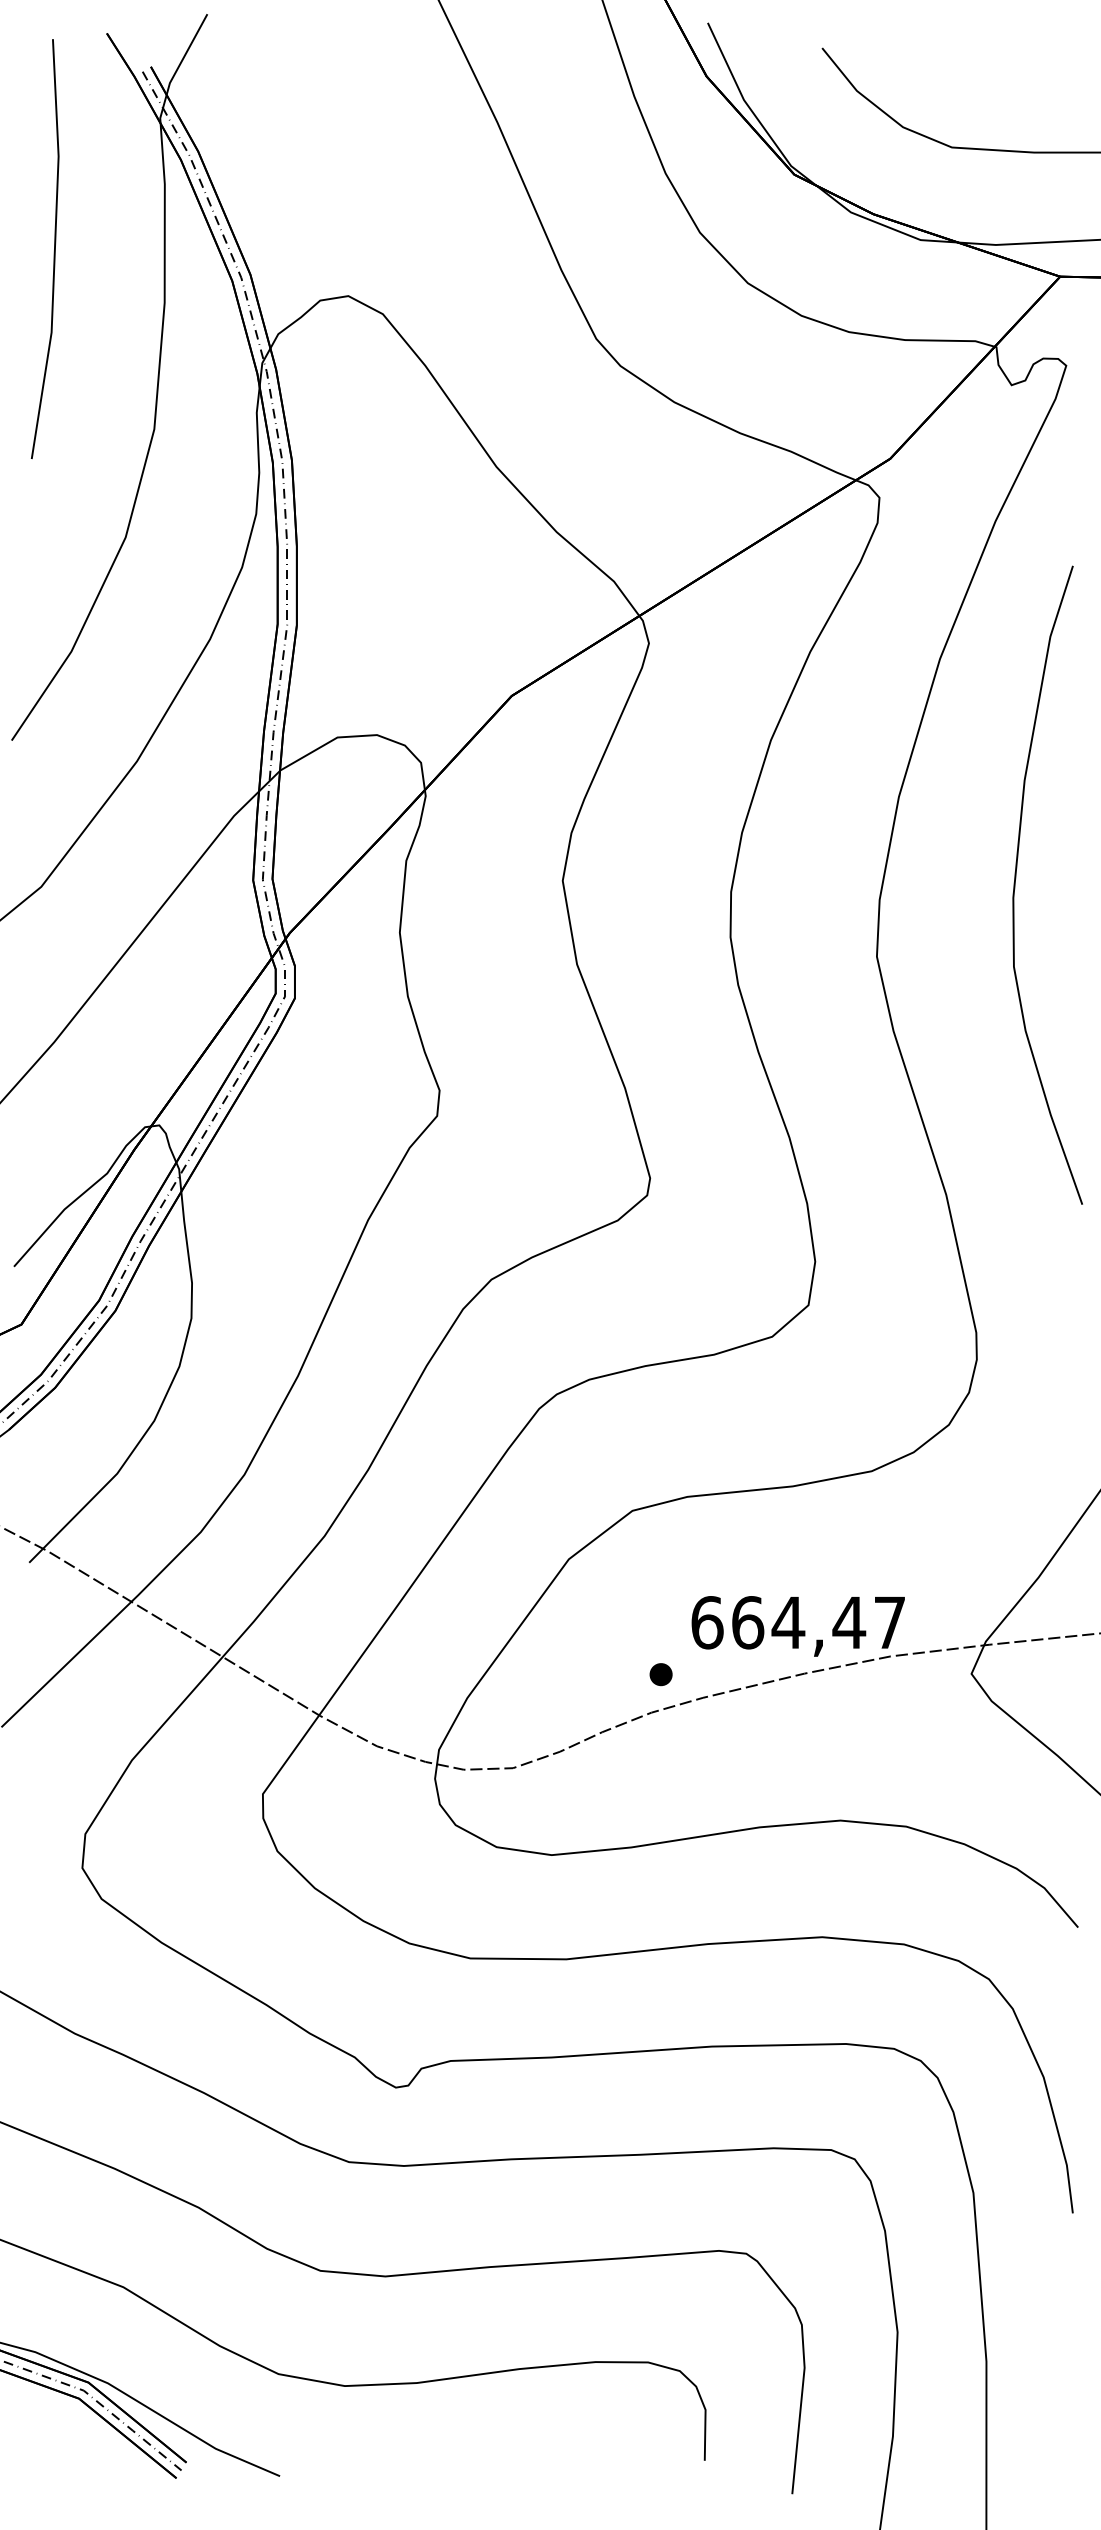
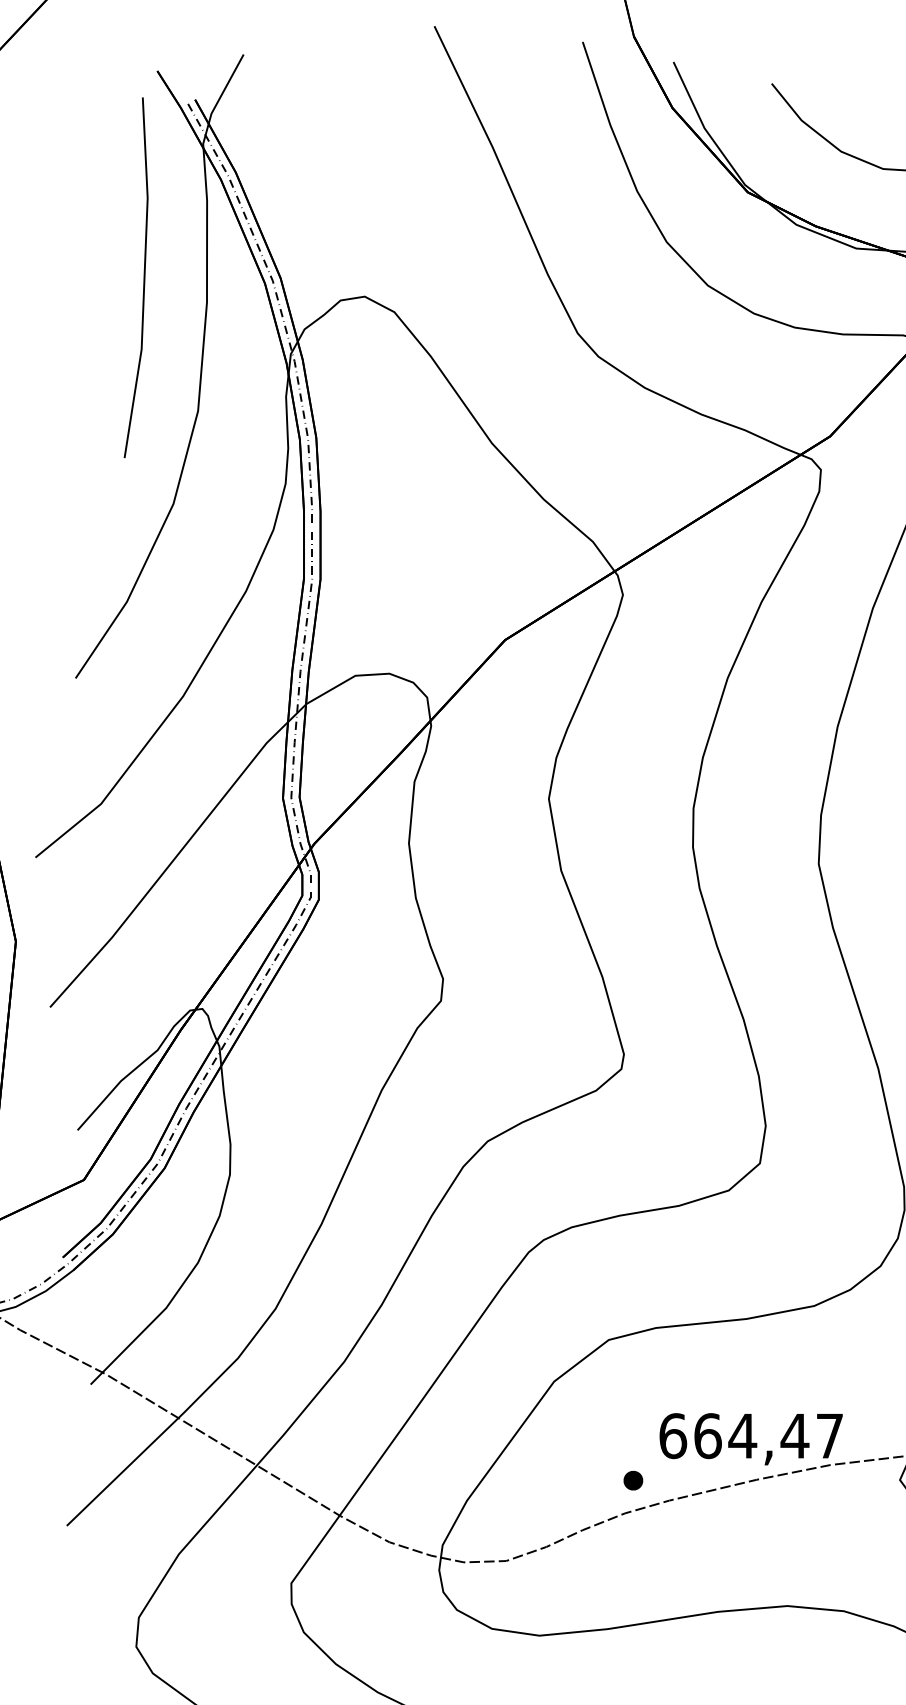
line: (53, 252) -> (143, 280), moved

